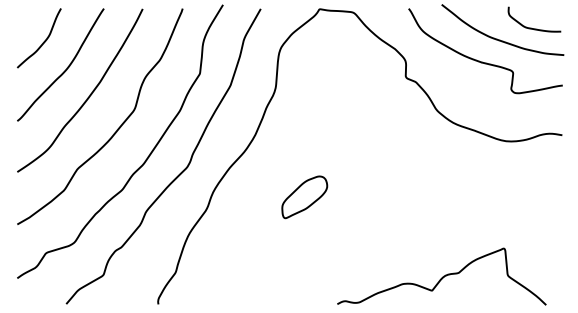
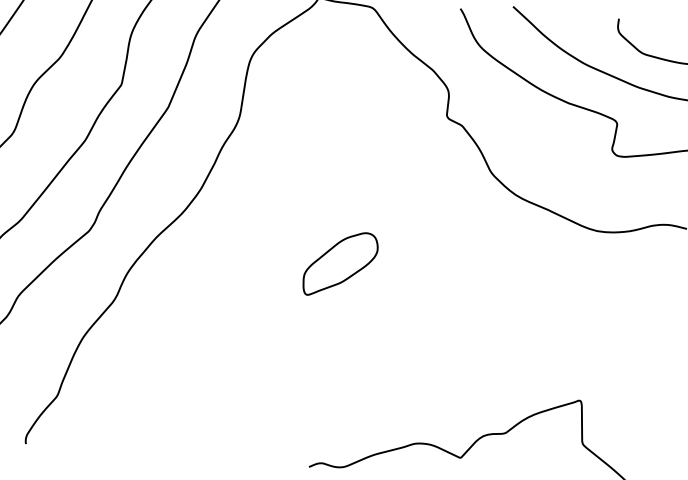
part: (304, 197) -> (340, 264), moved

